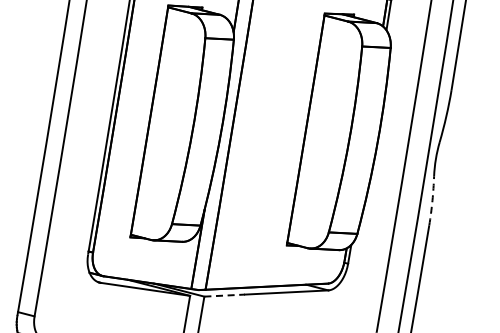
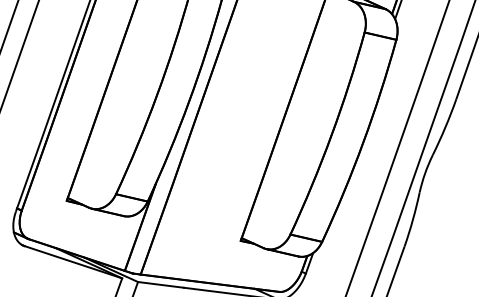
arc: (432, 200) -> (413, 219), dashed -> solid
line: (225, 295) -> (161, 284), dashed -> solid

